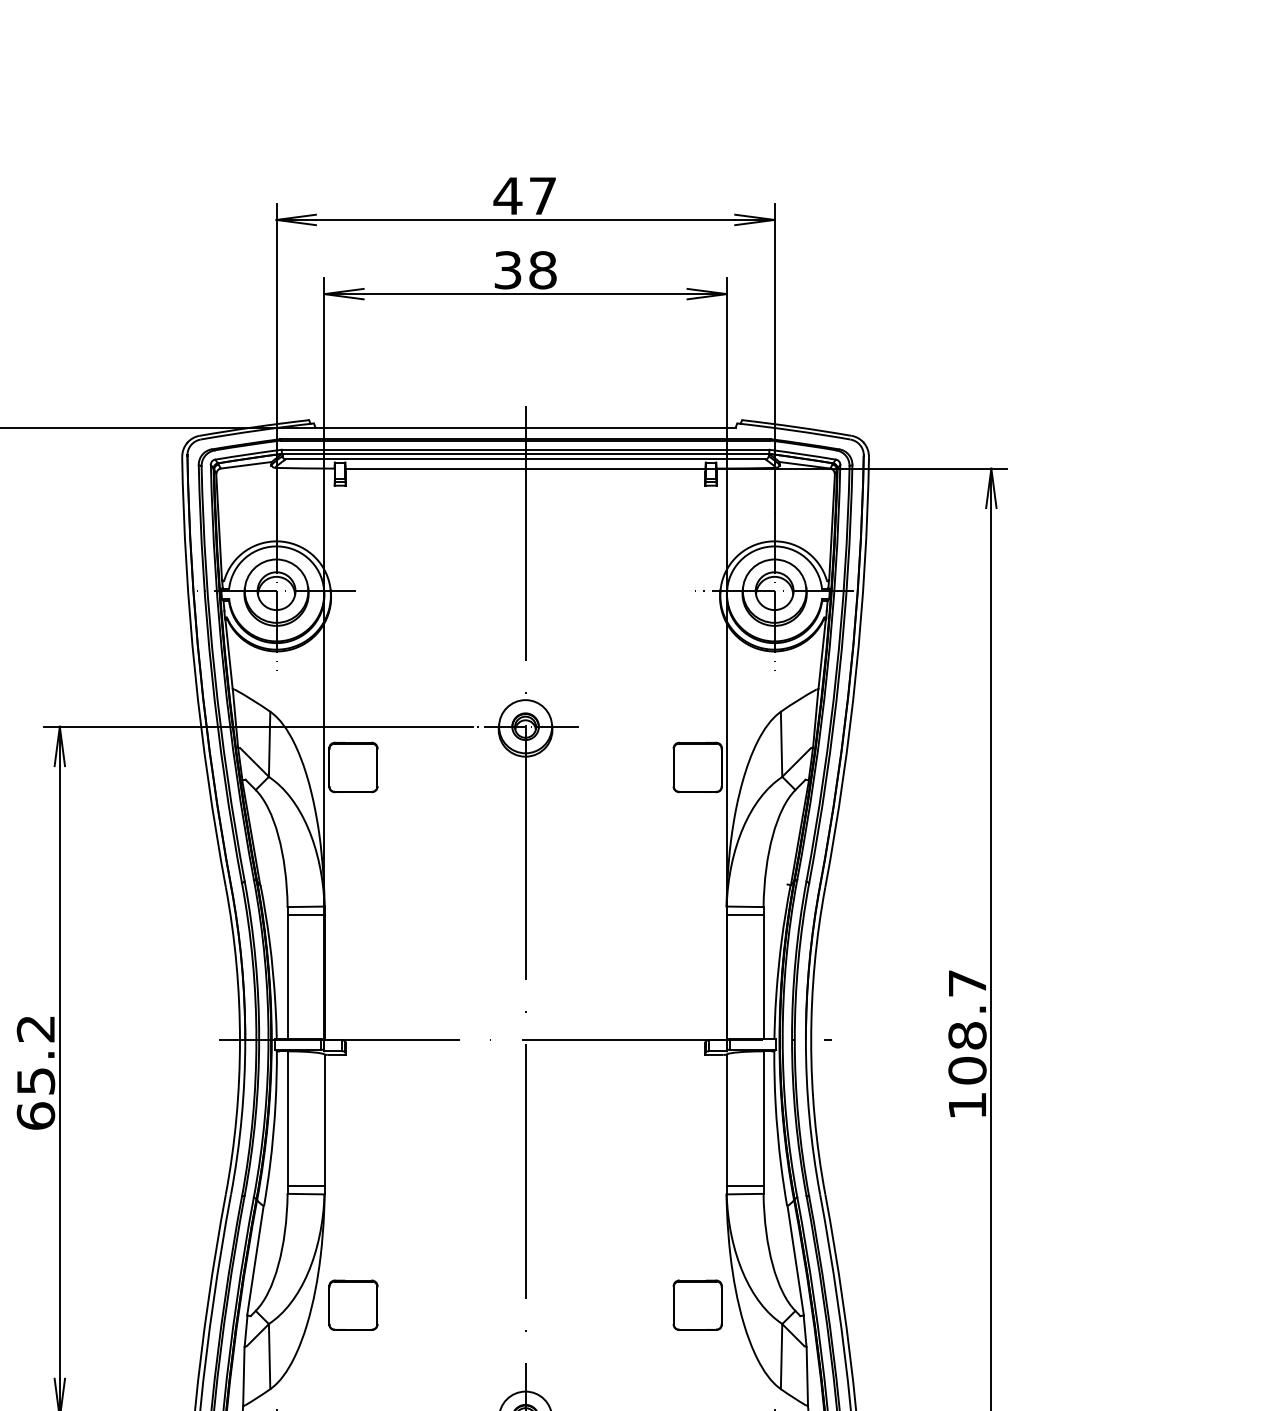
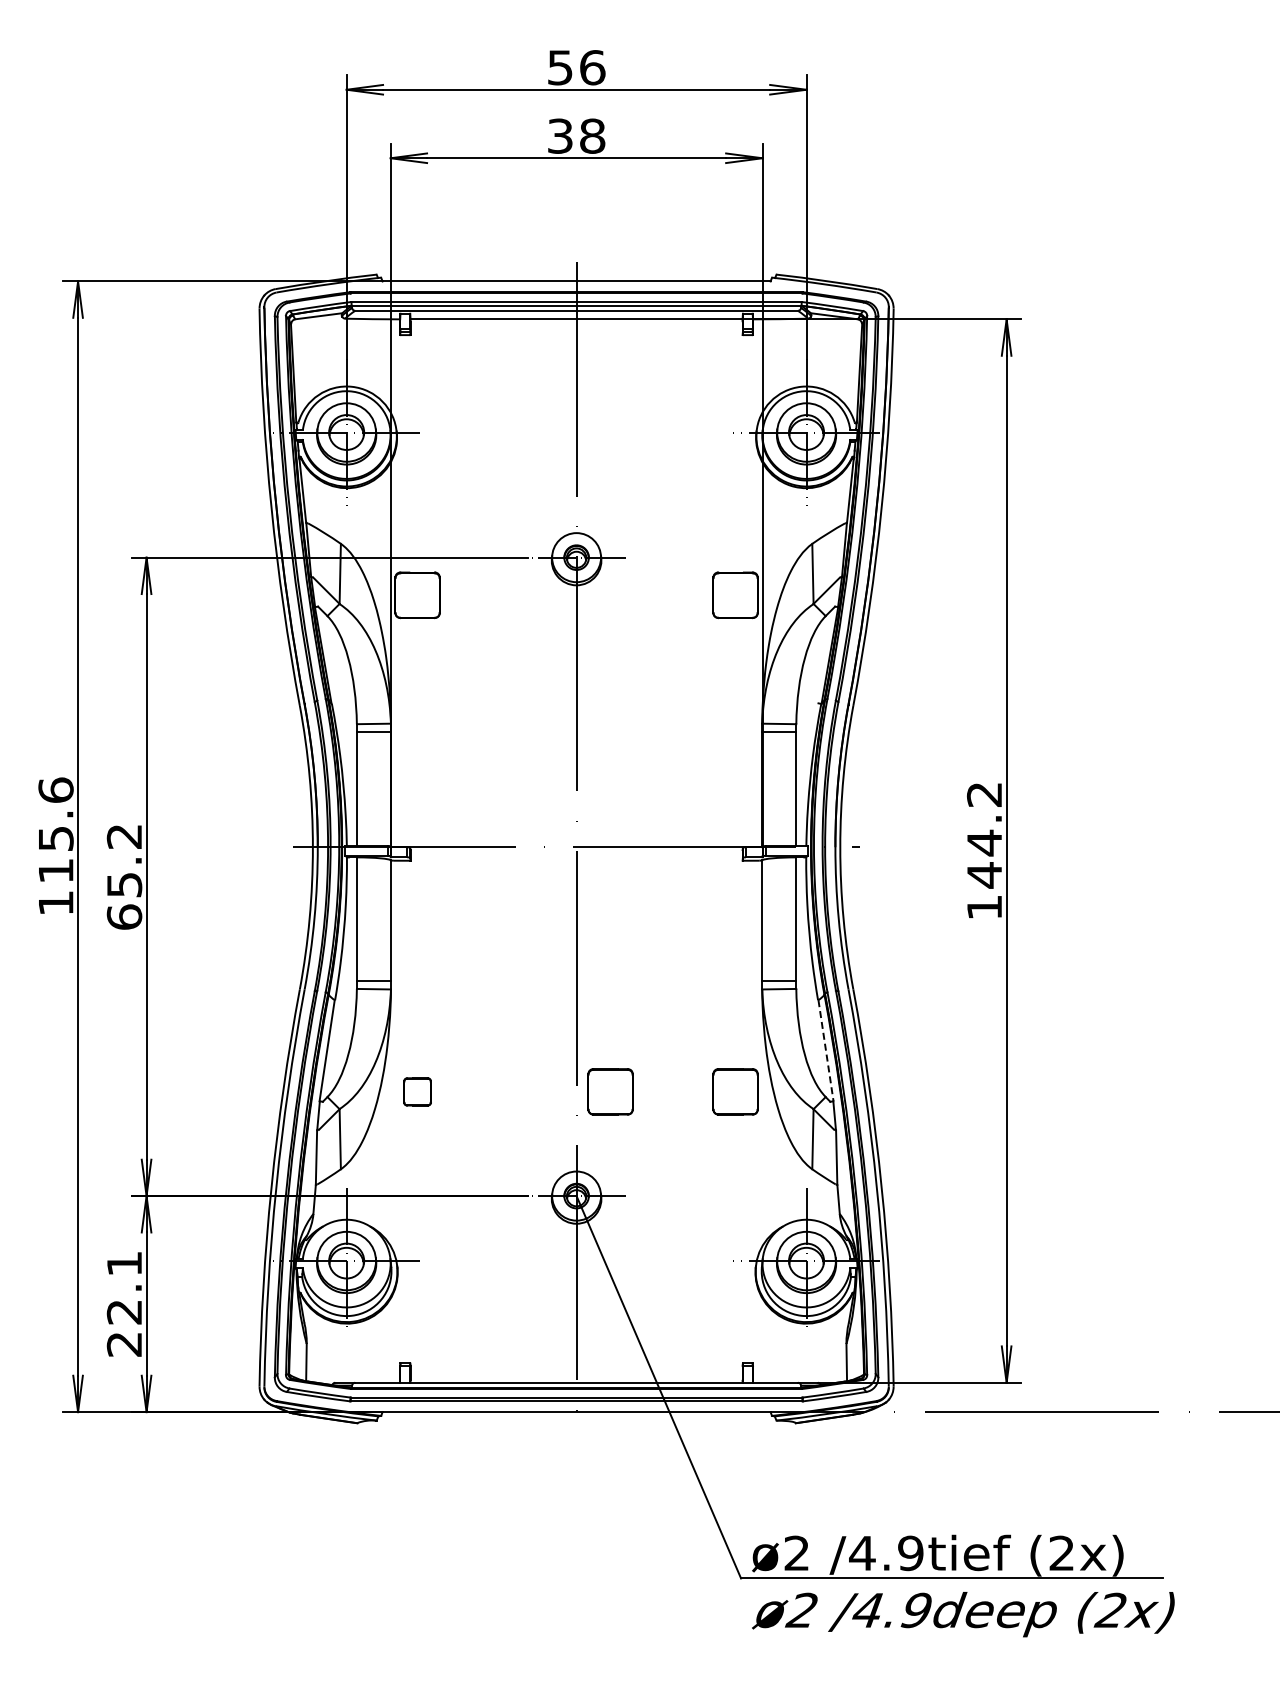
text: (524, 195) -> (575, 67), 47 -> 56
text: (967, 1027) -> (984, 835), 108.7 -> 144.2
line: (796, 1261) -> (826, 1051), solid -> dashed
part: (353, 1304) -> (417, 1091), size x0.6
part: (562, 1304) -> (610, 1091), added

